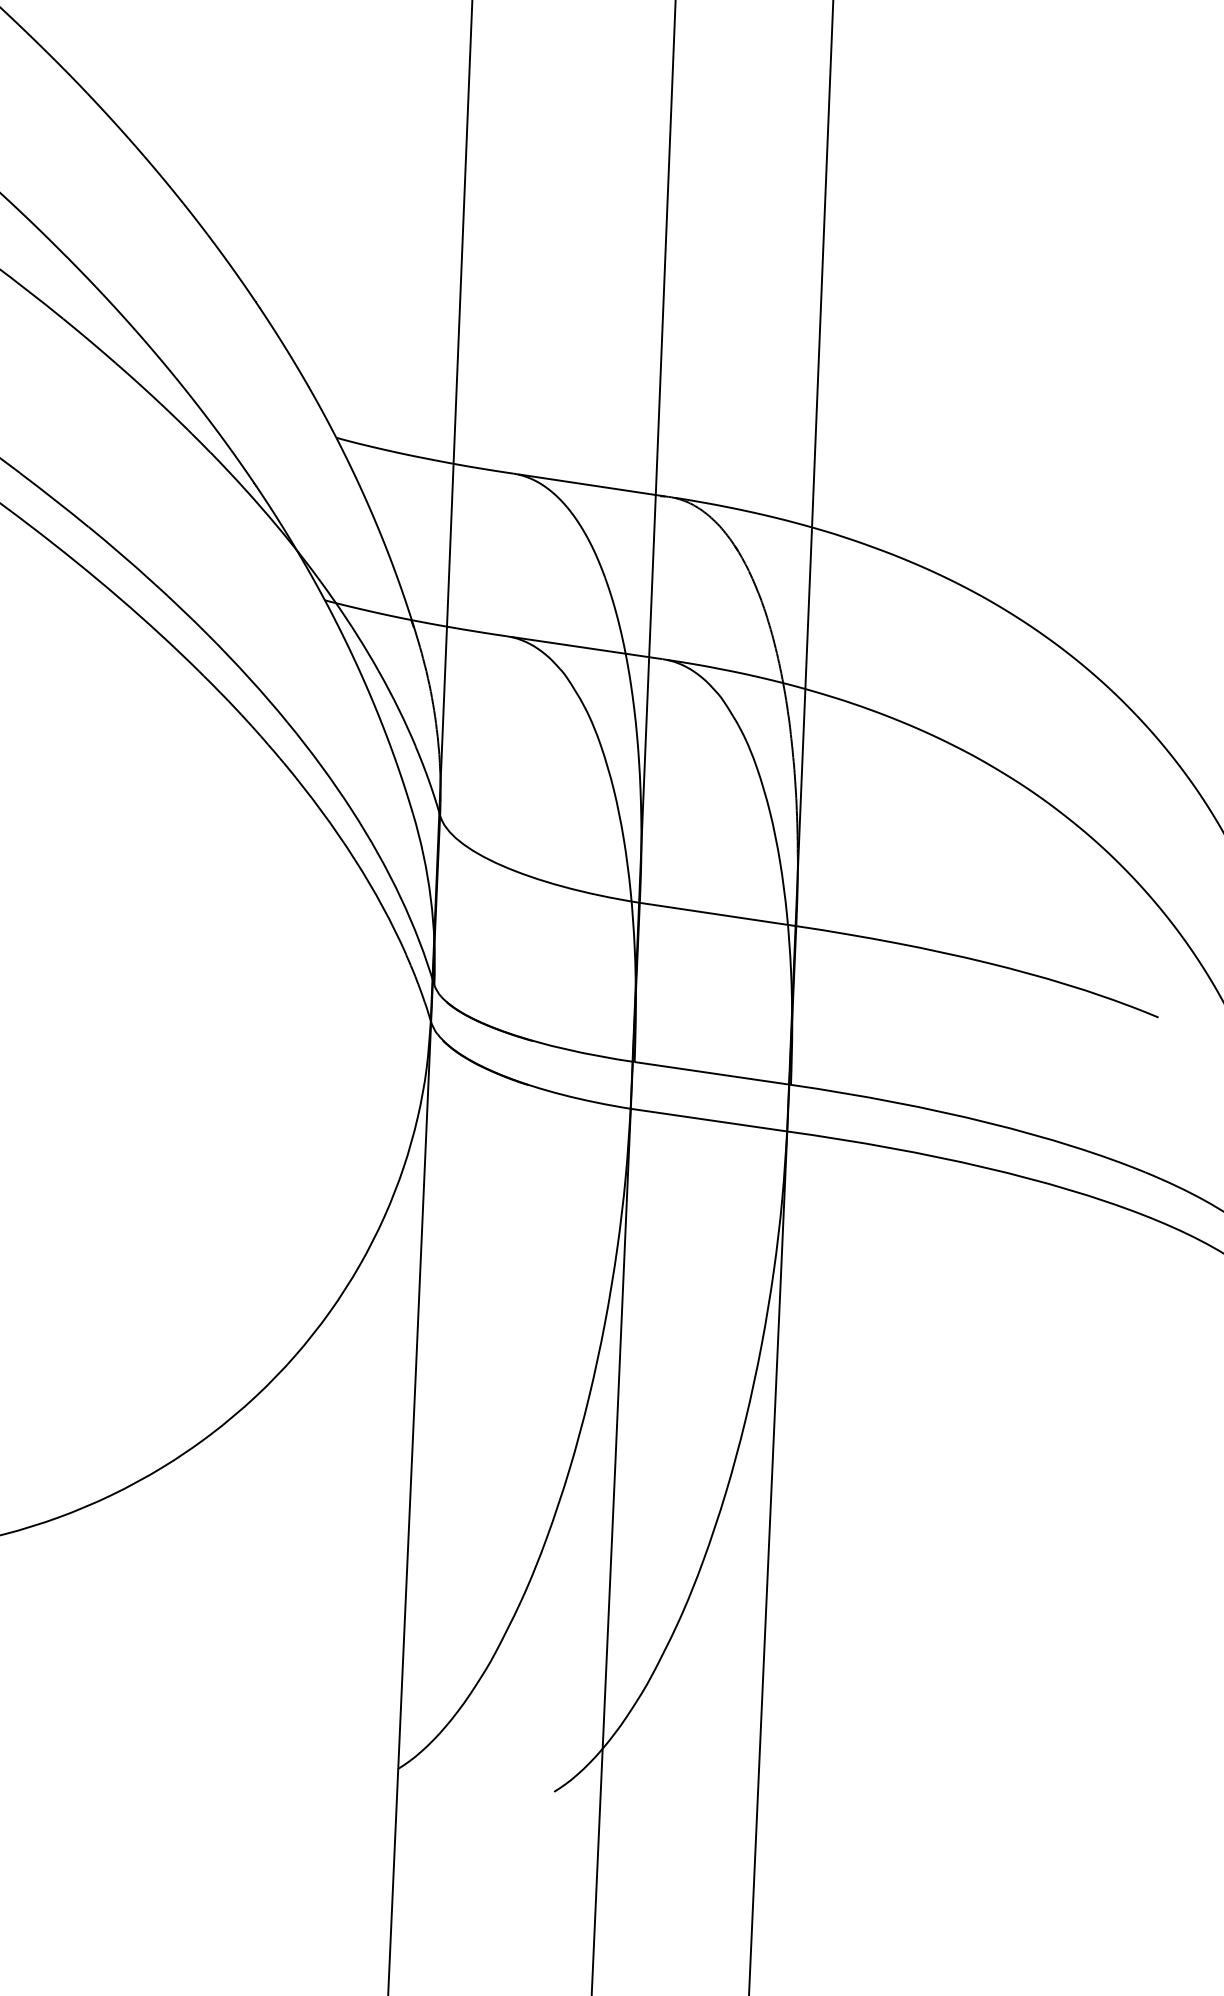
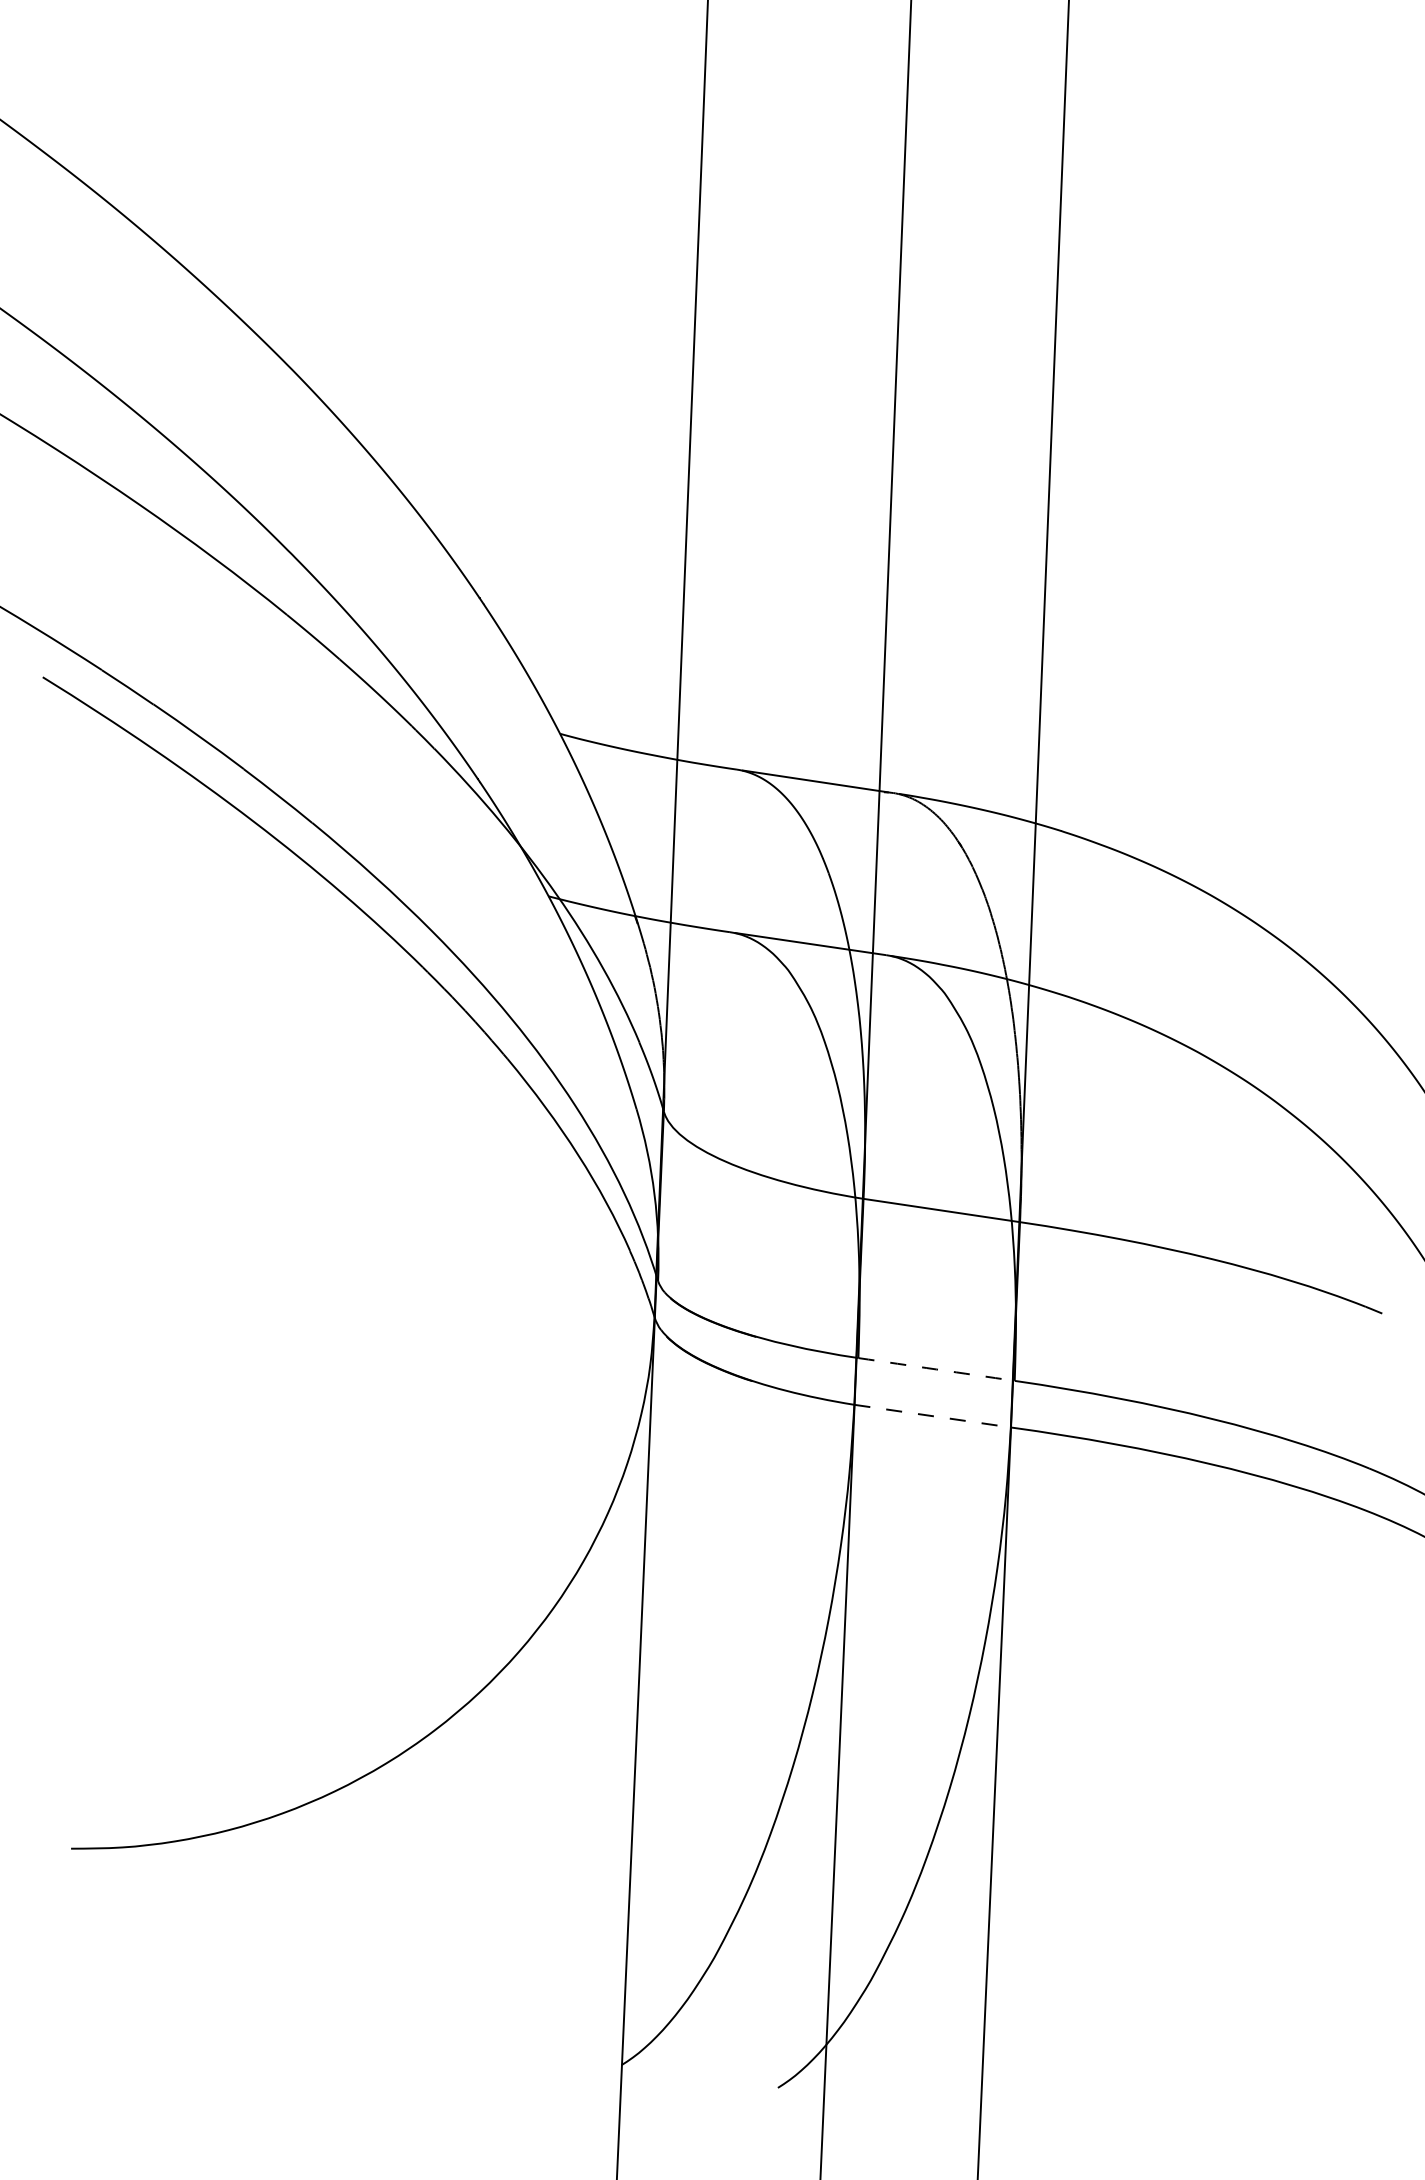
arc: (712, 1073) -> (936, 1369), solid -> dashed
line: (709, 1120) -> (933, 1416), solid -> dashed

